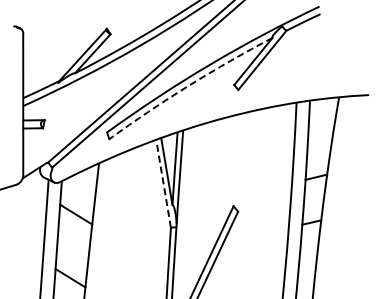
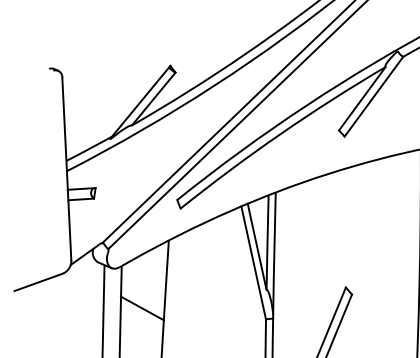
arc: (189, 85) -> (281, 133), dashed -> solid
line: (163, 183) -> (253, 262), dashed -> solid

